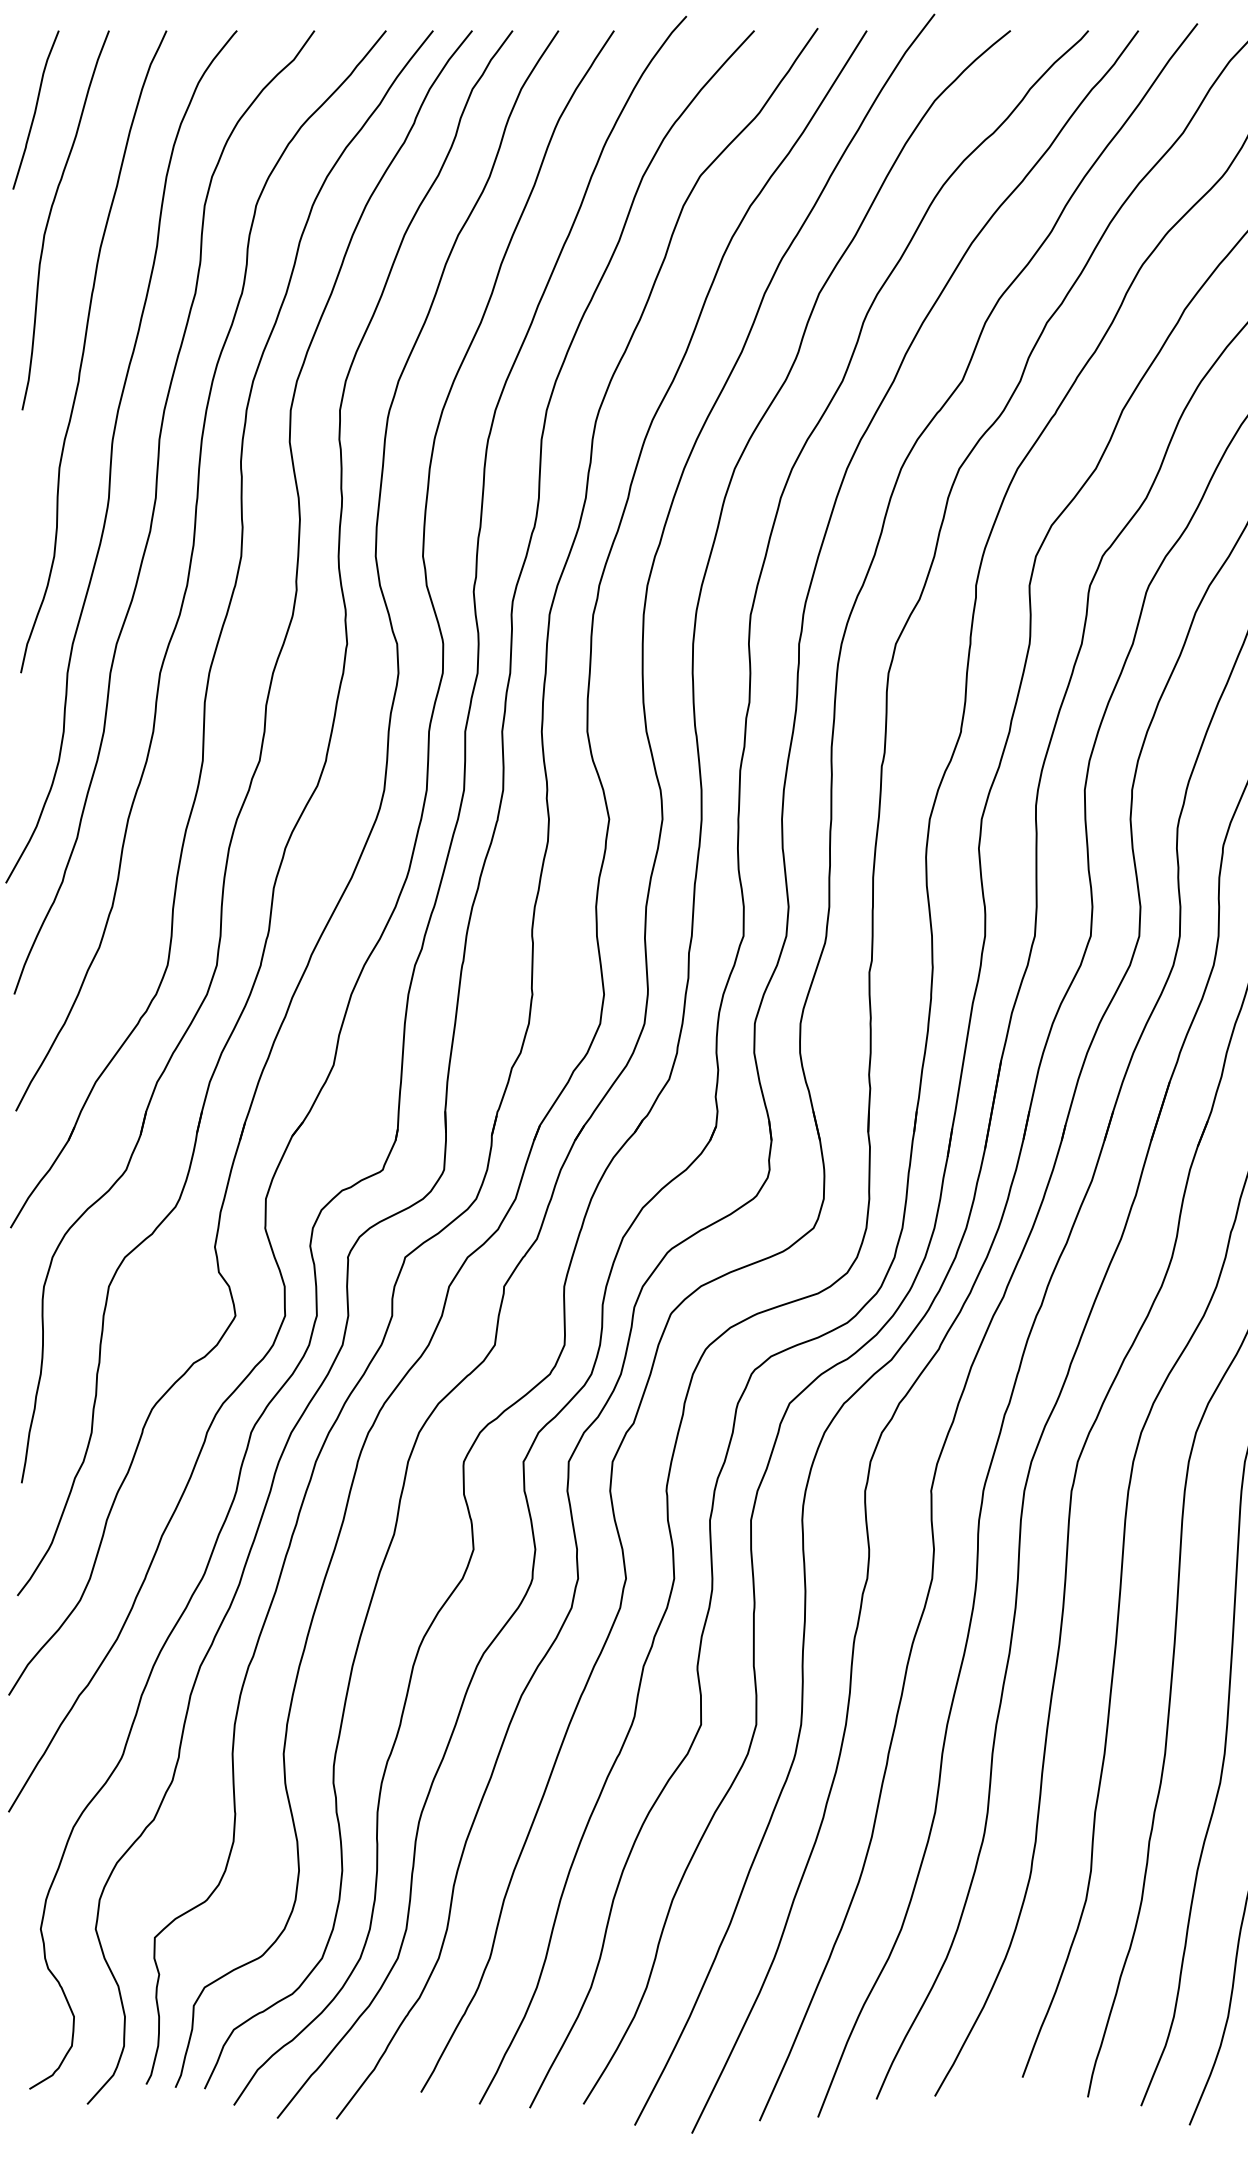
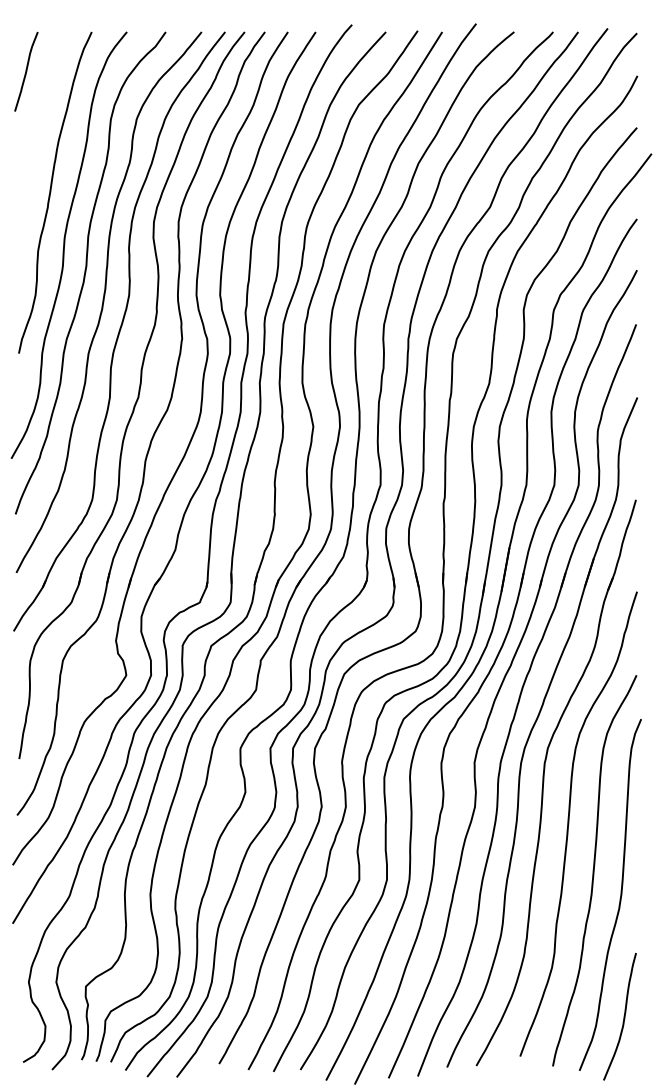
curve: (52, 215) -> (34, 124), removed

